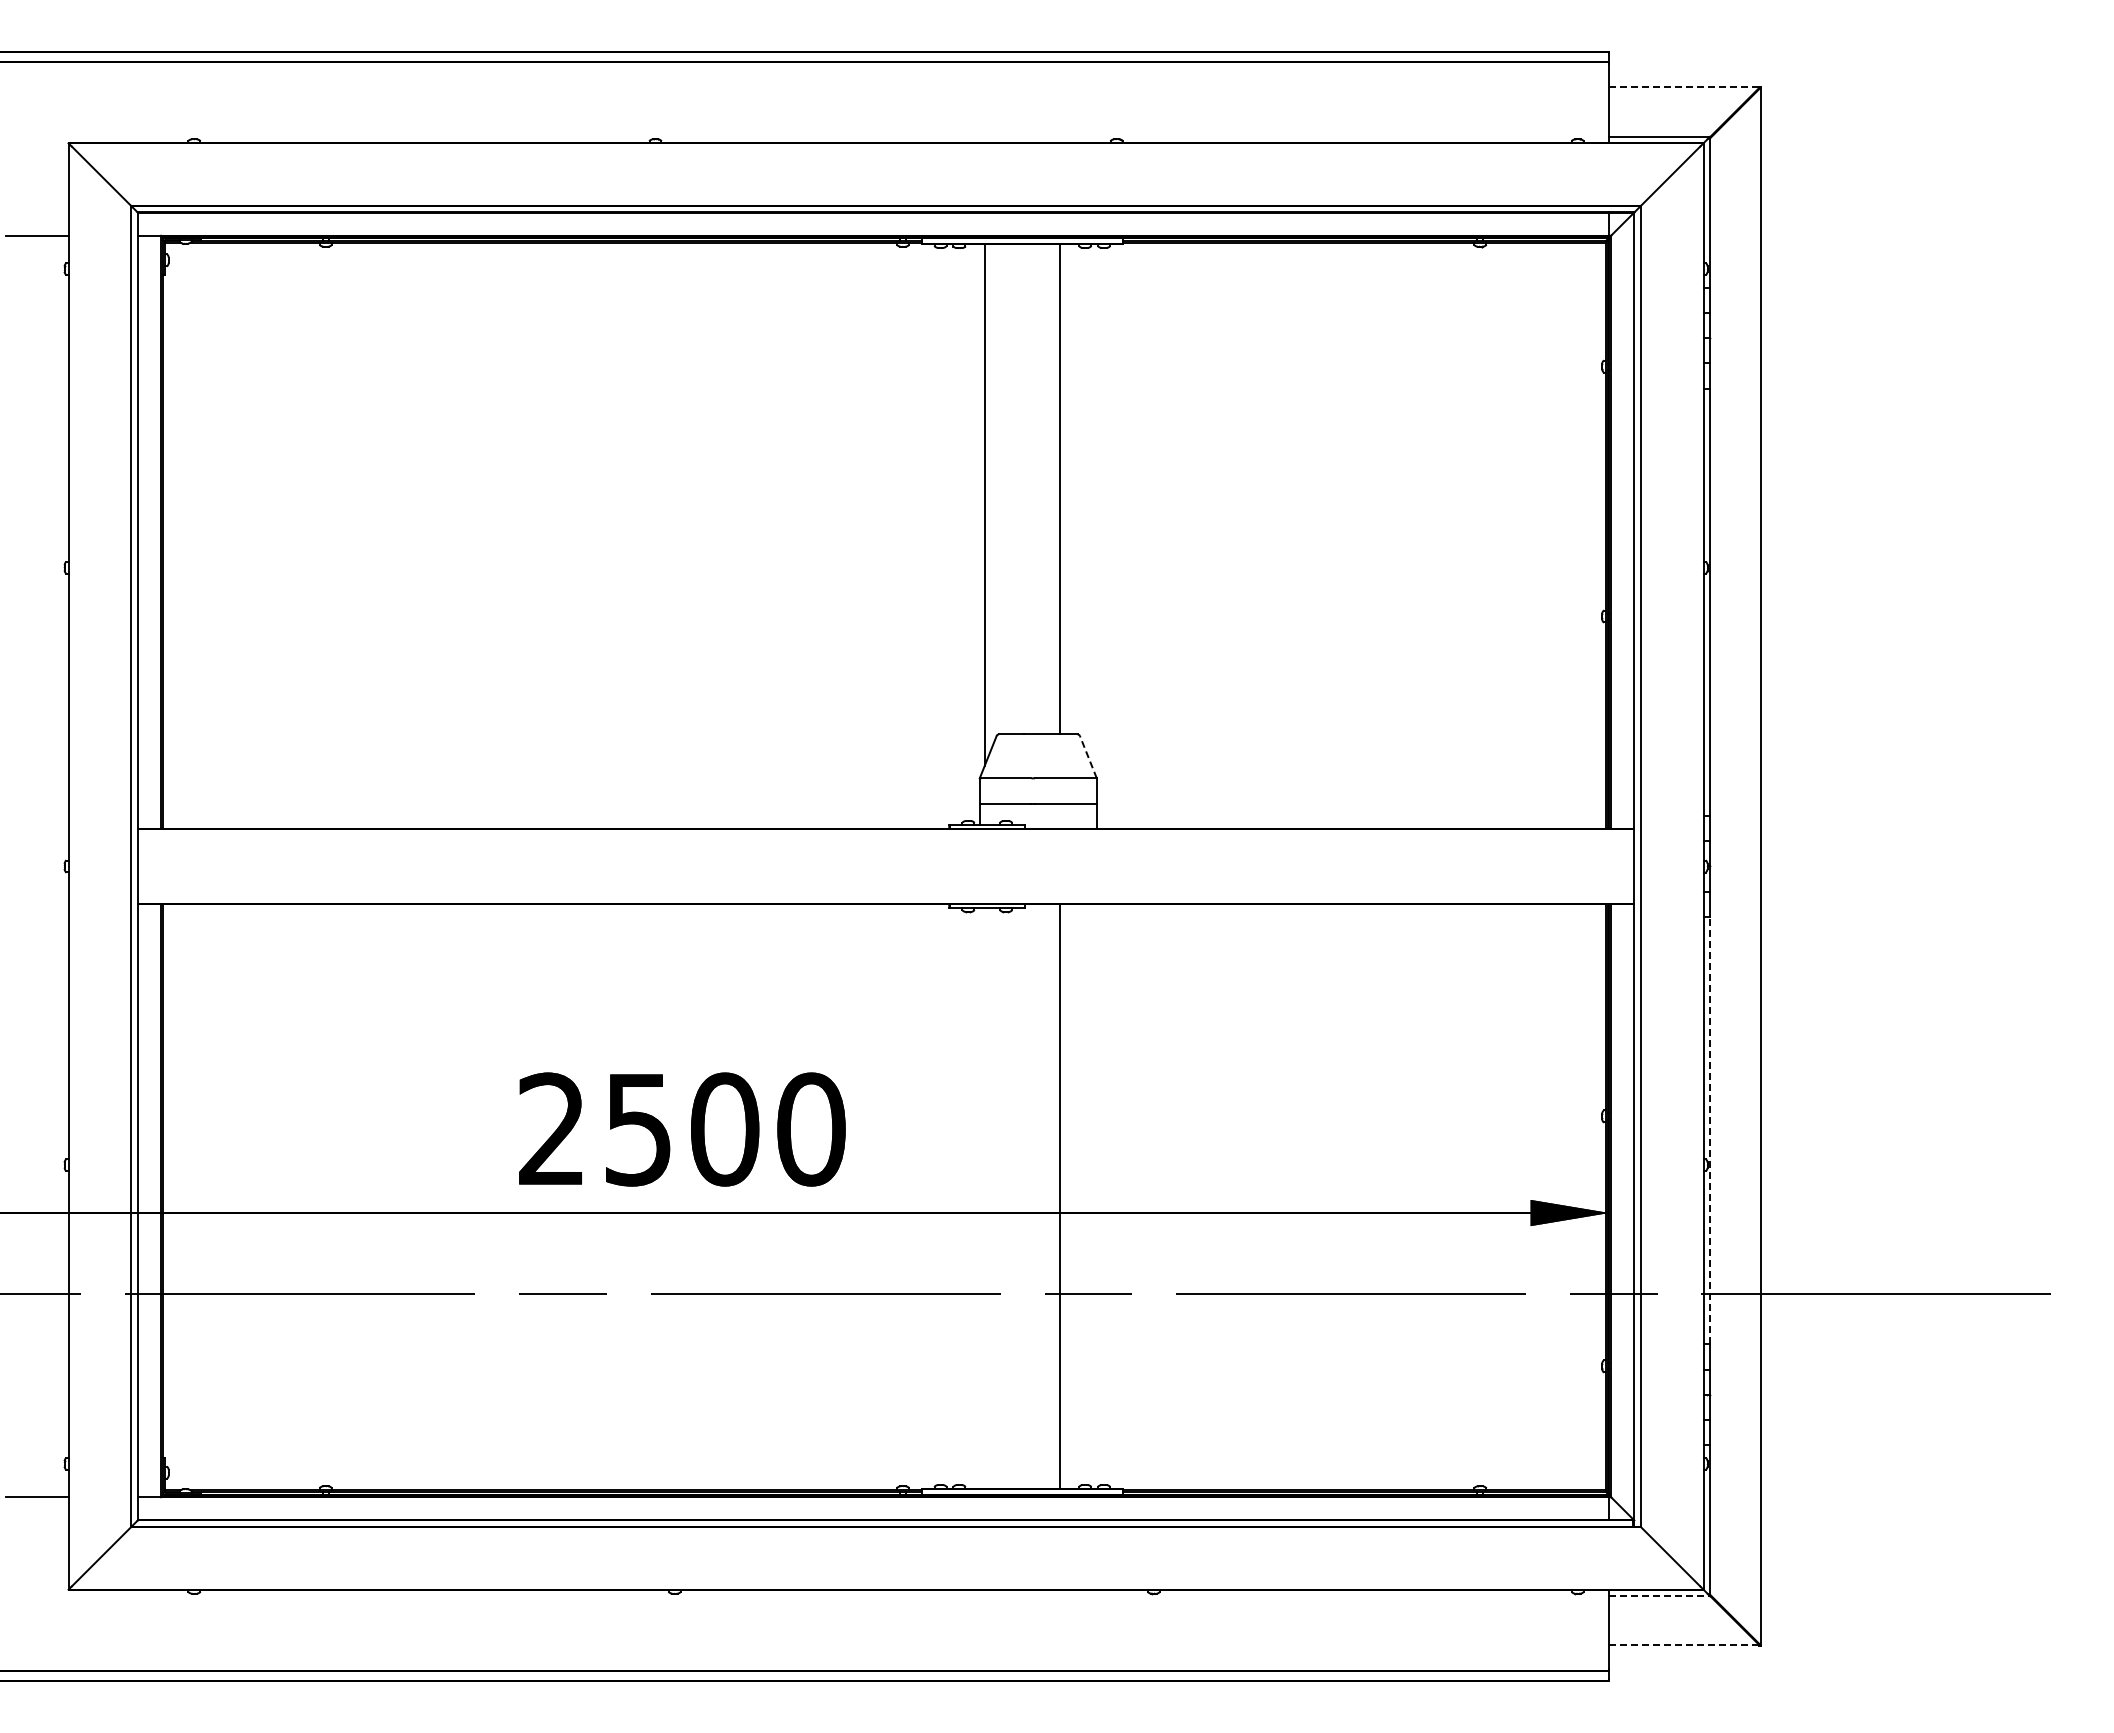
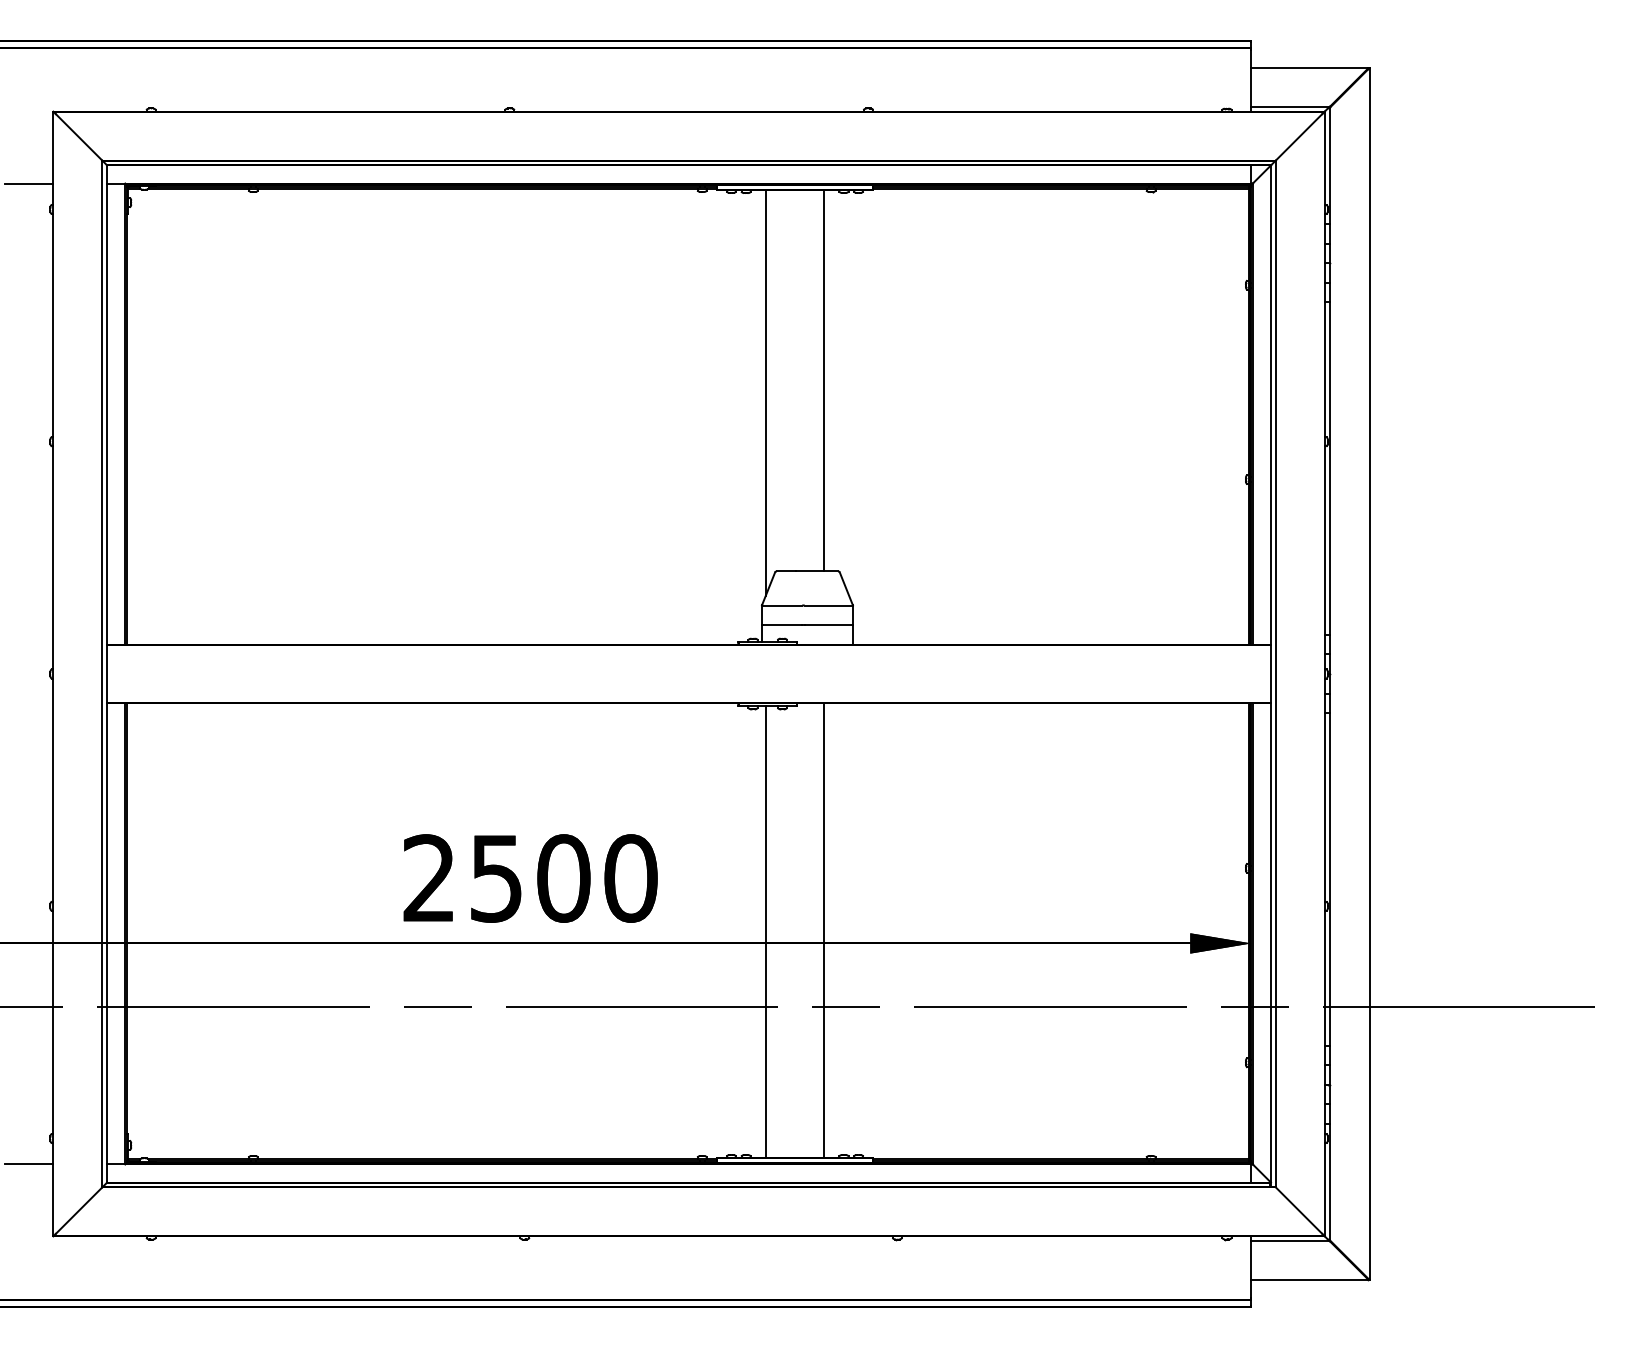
line: (1684, 87) -> (1309, 68), dashed -> solid
line: (1088, 757) -> (846, 589), dashed -> solid
line: (1709, 1130) -> (1329, 879), dashed -> solid
line: (984, 1198) -> (765, 932), added
line: (1660, 1595) -> (1291, 1240), dashed -> solid
line: (1683, 1645) -> (1309, 1279), dashed -> solid

